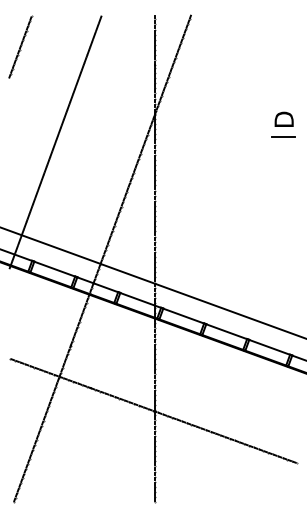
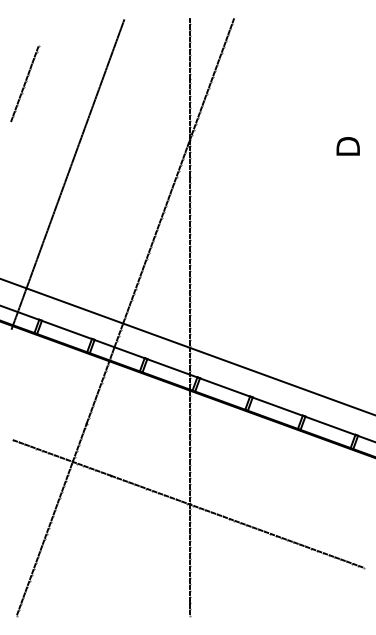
line: (20, 46) -> (25, 83), moved
line: (283, 137) -> (347, 168), removed

